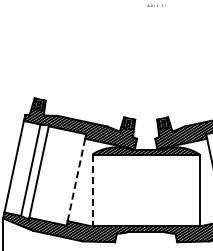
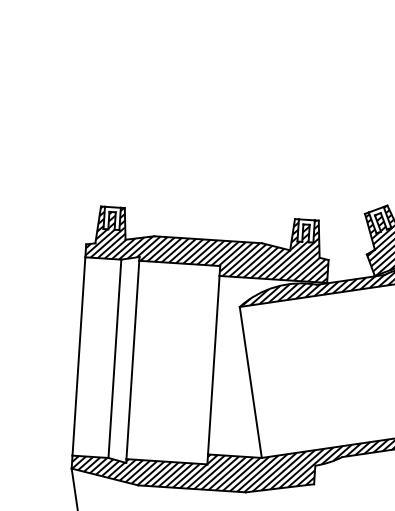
line: (76, 179) -> (213, 364), dashed -> solid
line: (92, 190) -> (250, 382), dashed -> solid

